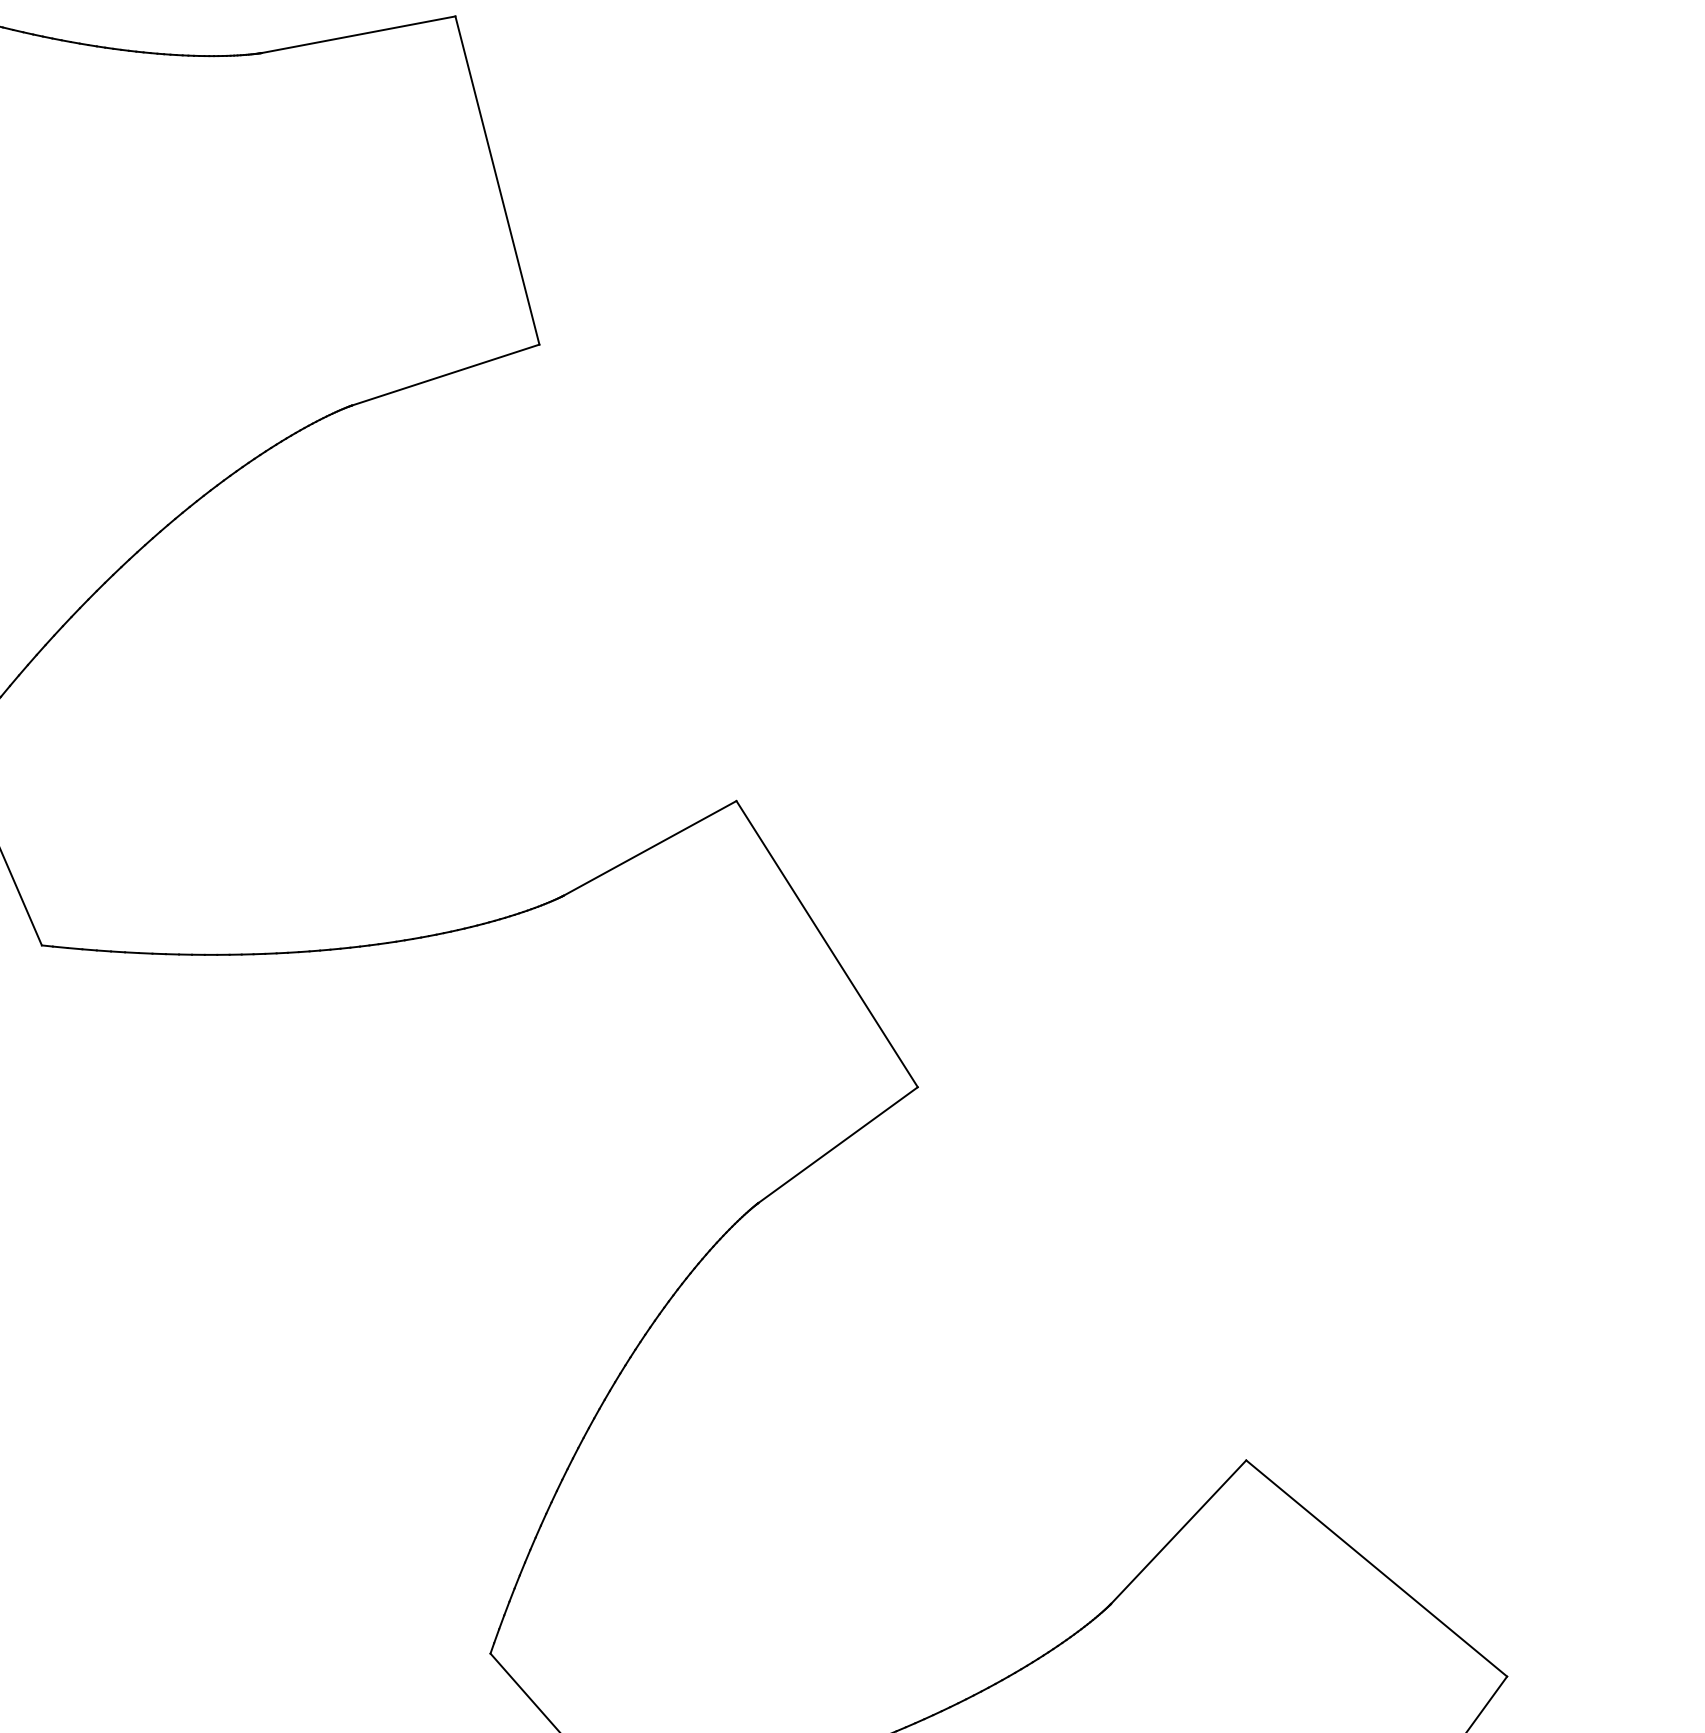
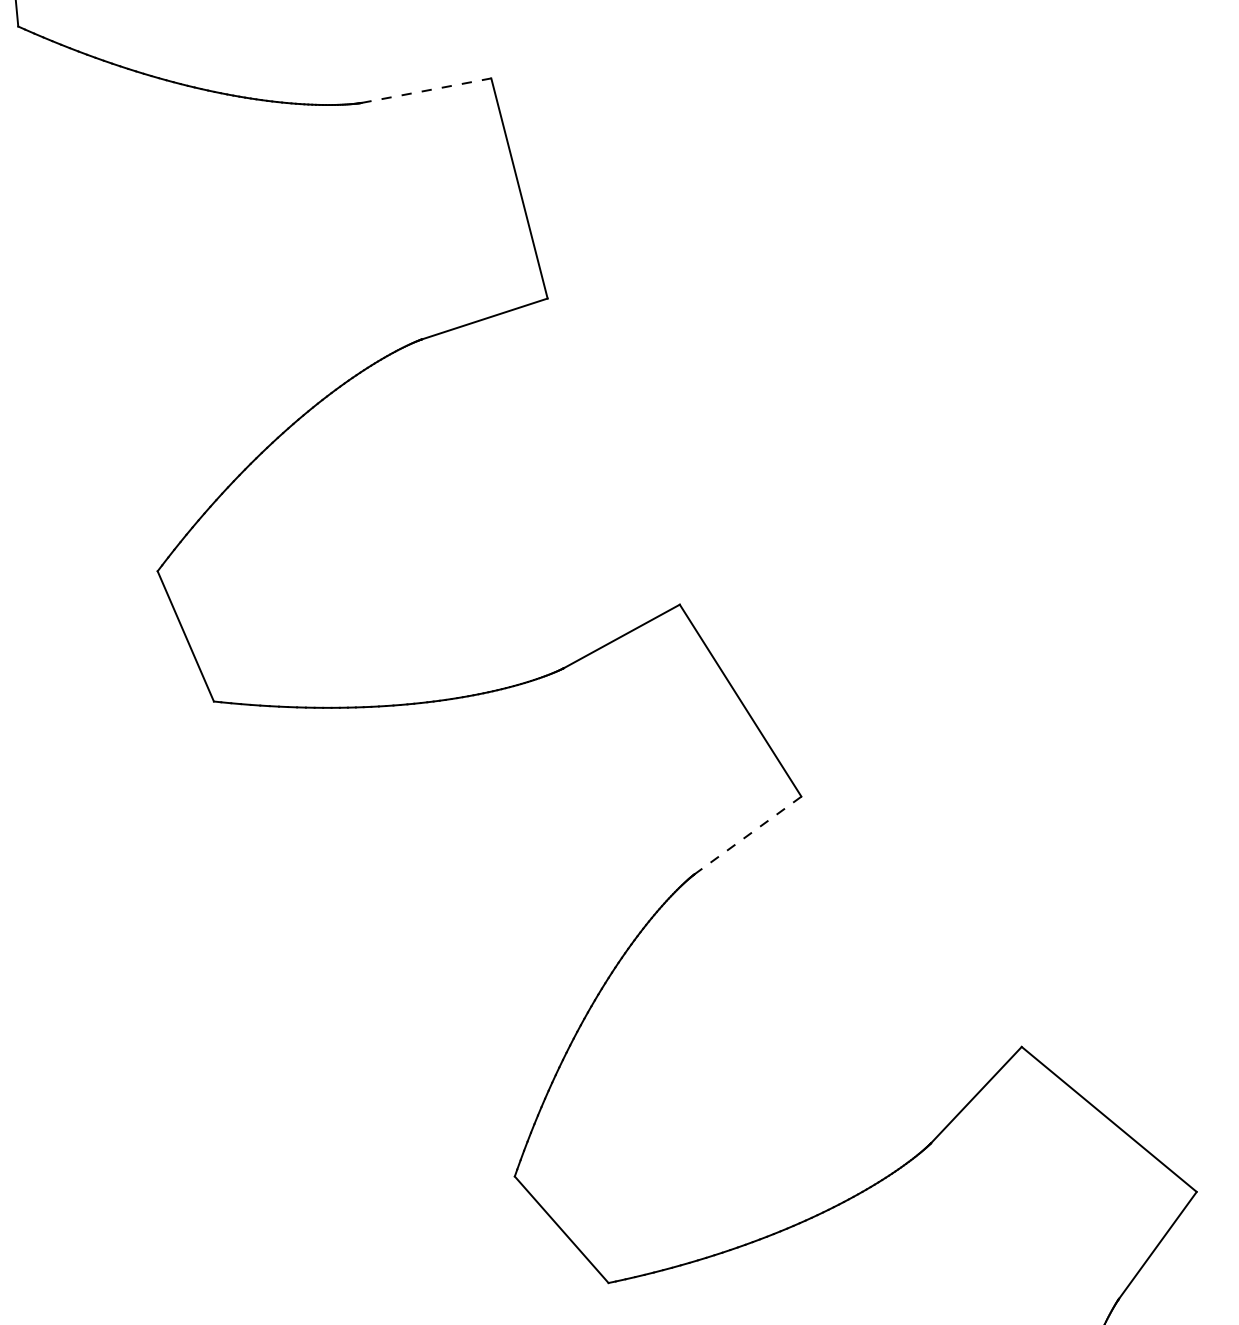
line: (358, 34) -> (426, 90), solid -> dashed
line: (837, 1145) -> (747, 835), solid -> dashed

